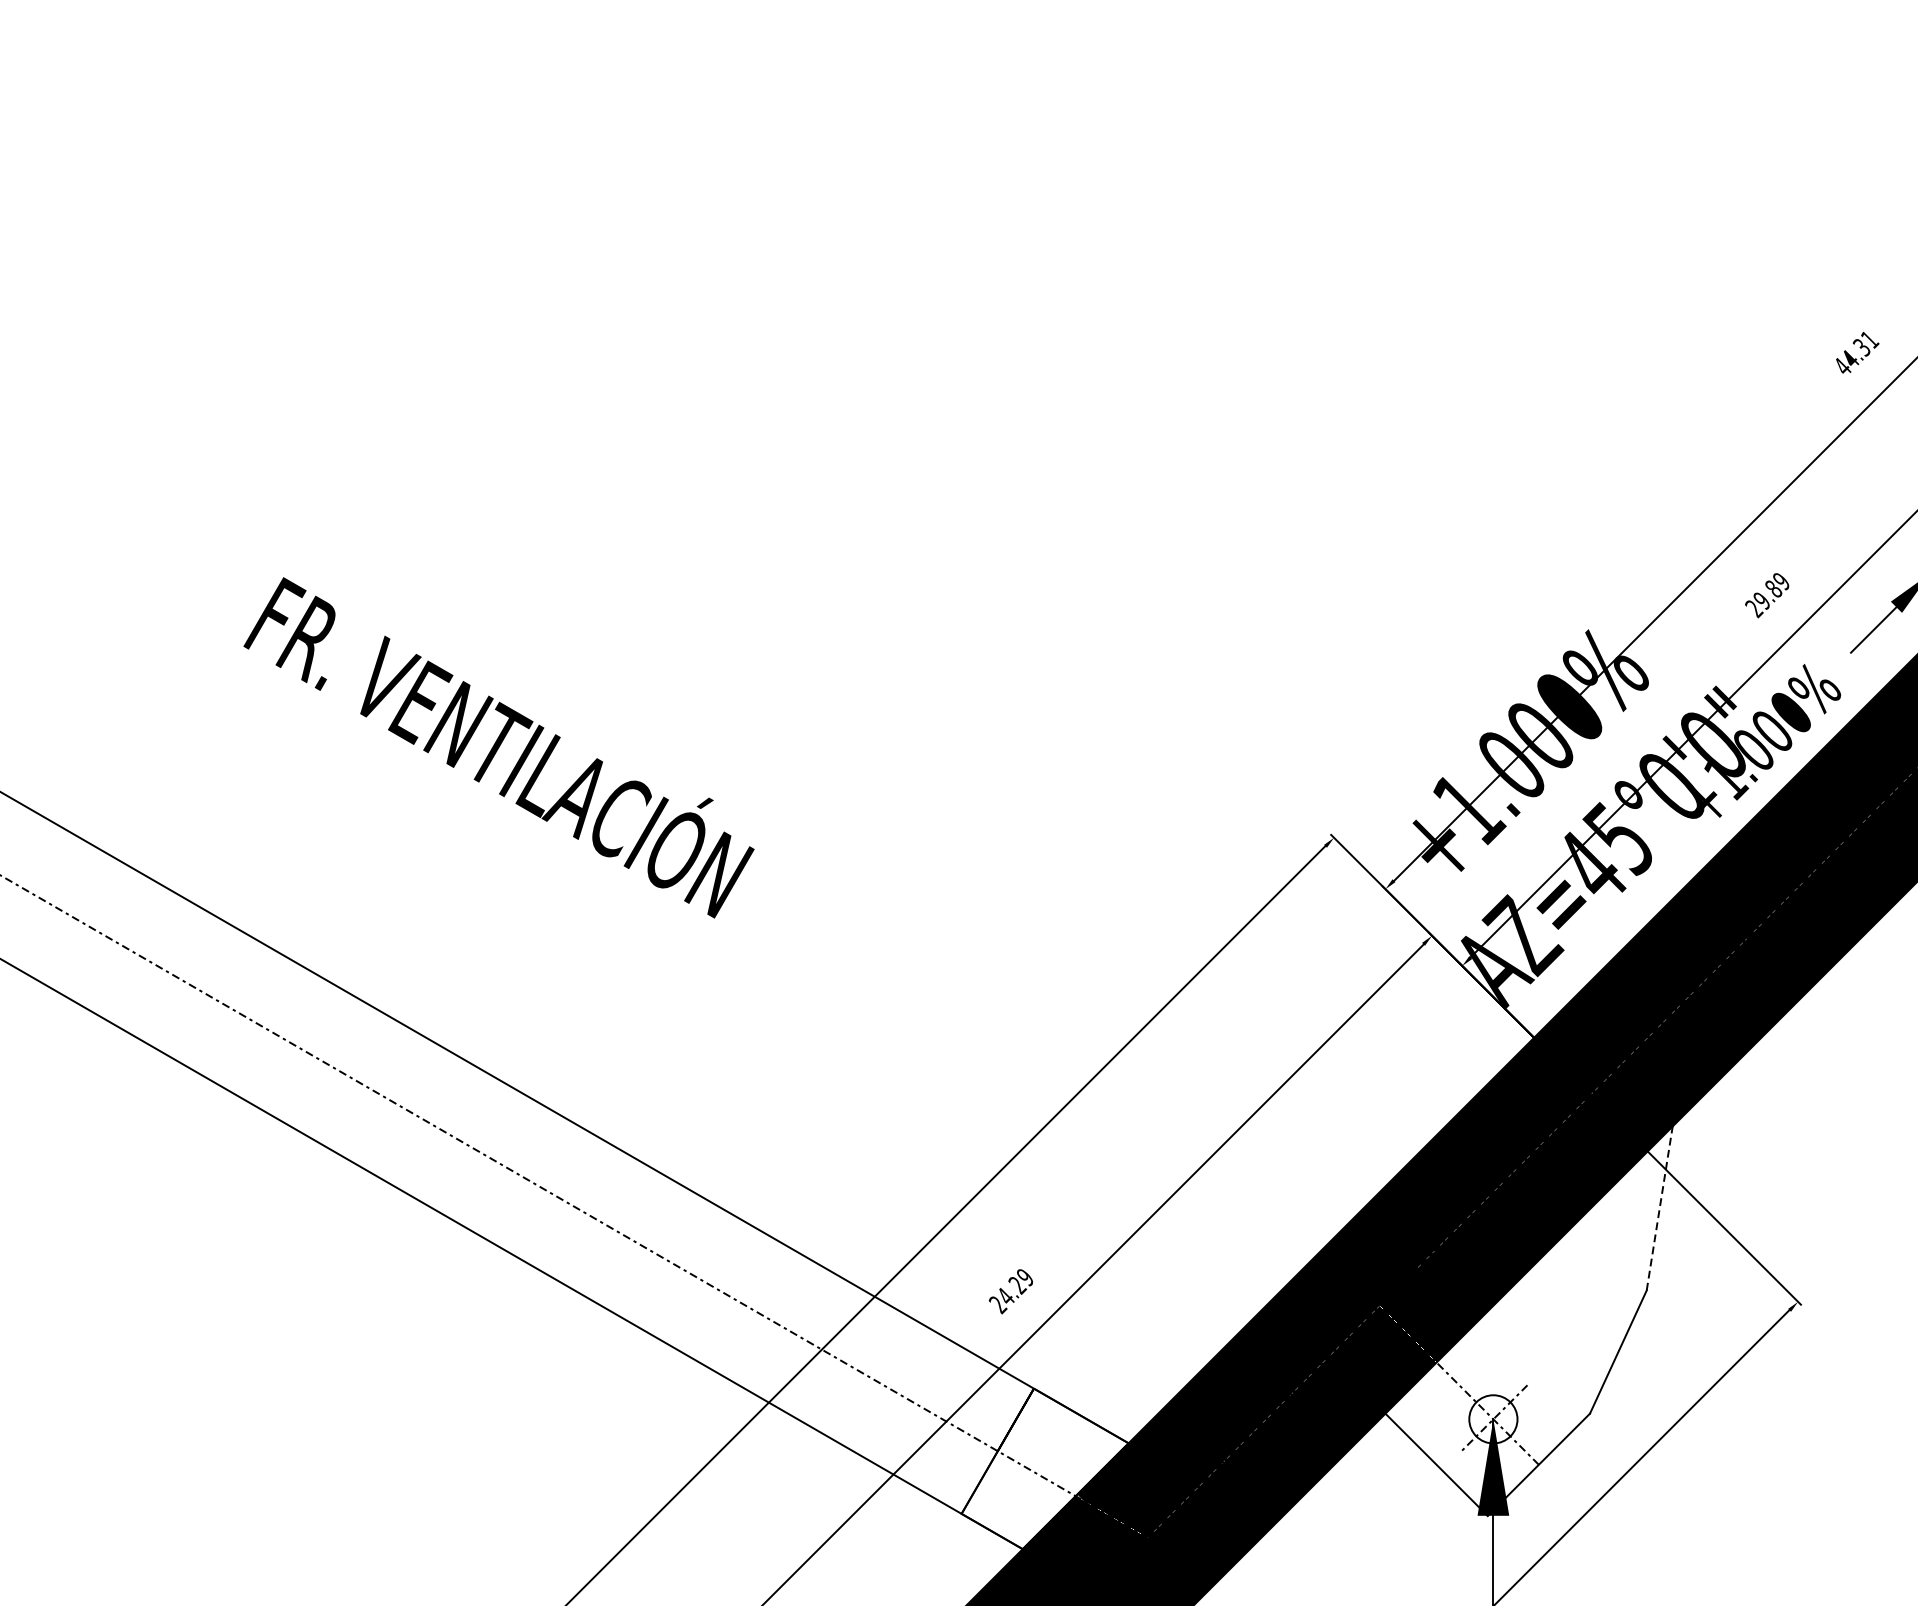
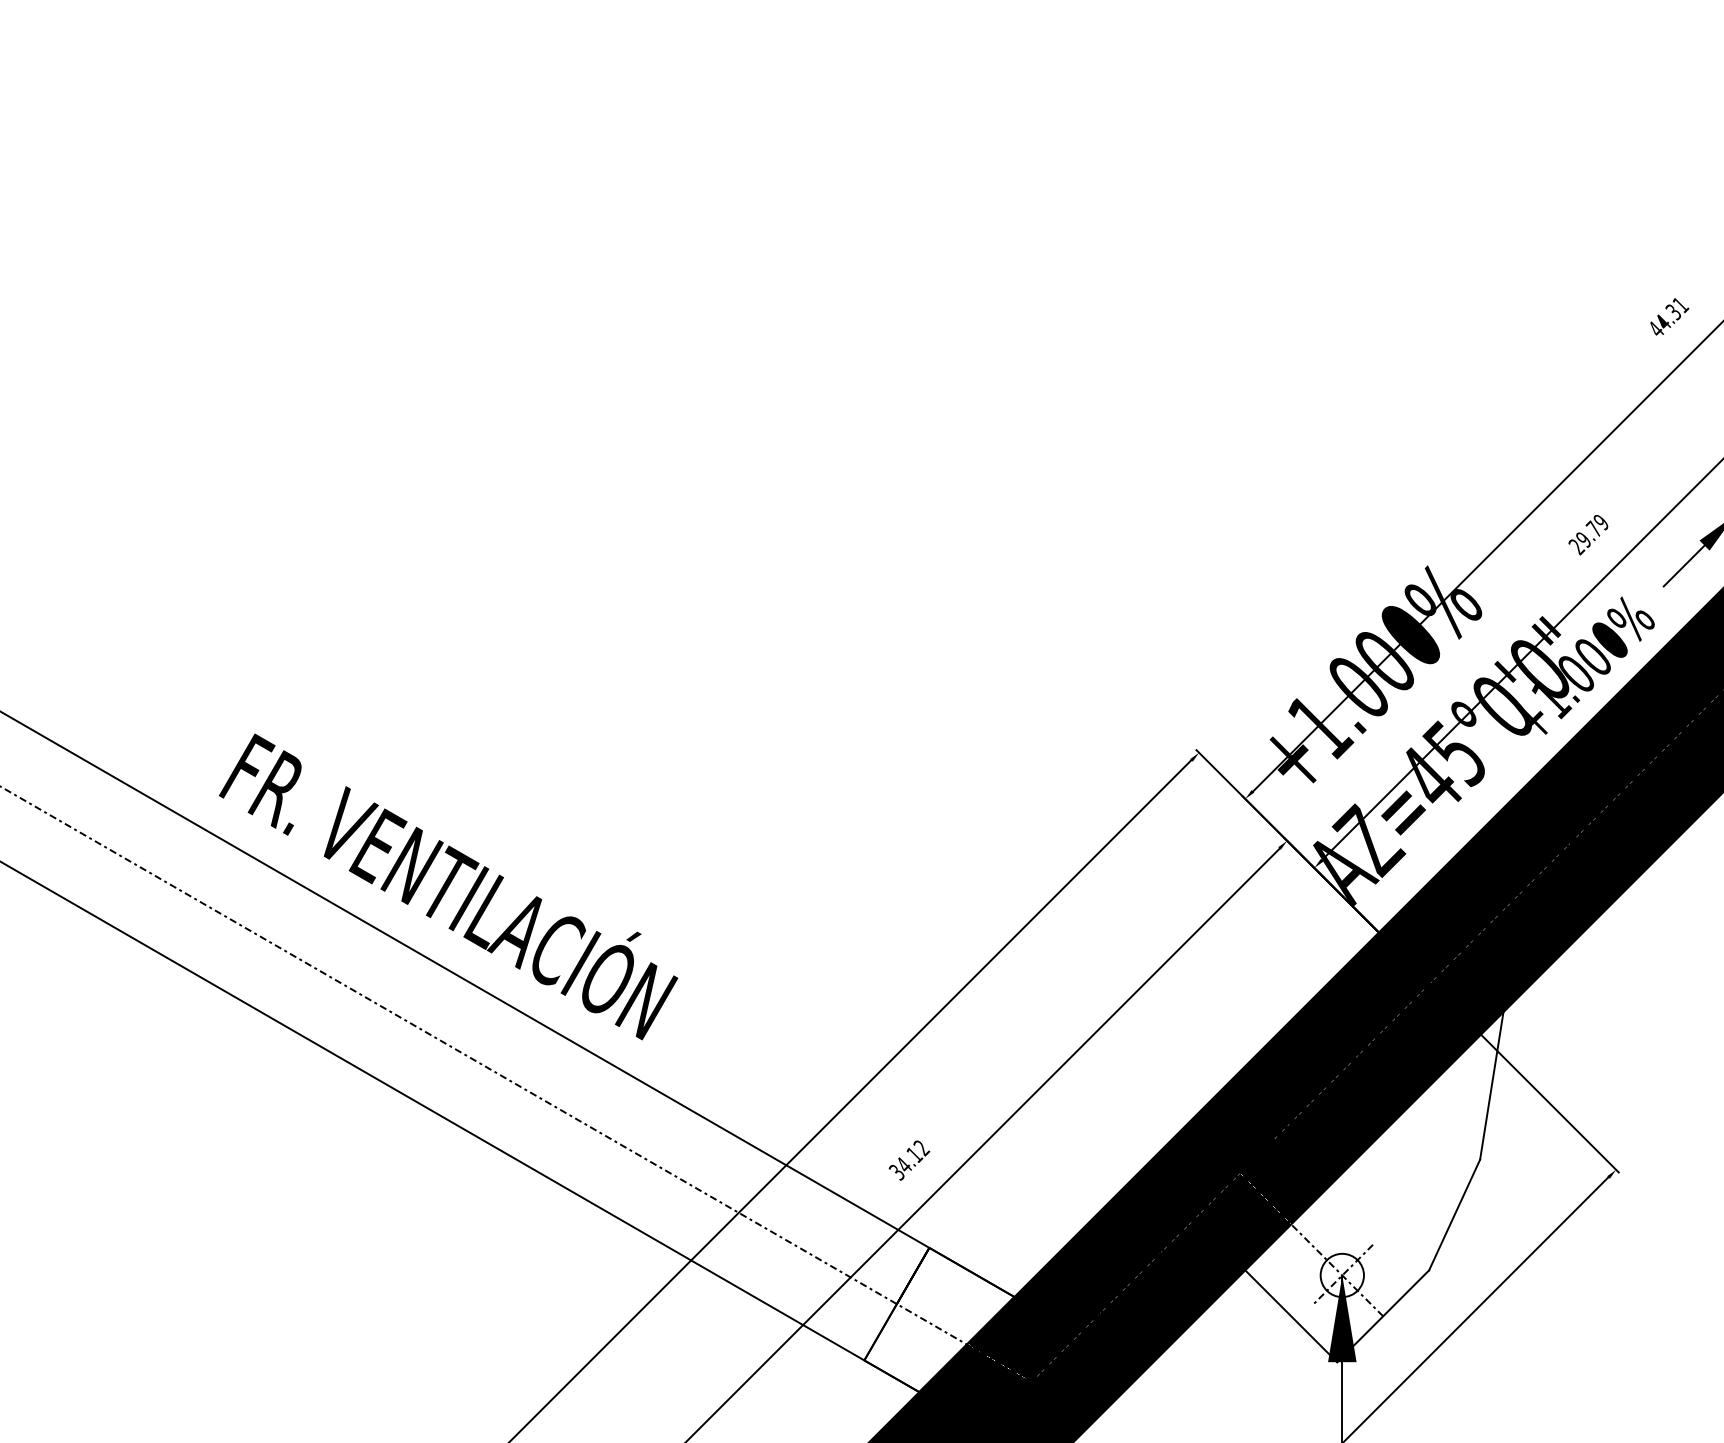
text: (1772, 588) -> (1593, 528), 29.89 -> 29.79
text: (498, 747) -> (448, 886), moved
line: (1659, 1207) -> (1491, 1085), dashed -> solid
text: (1011, 1292) -> (909, 1161), 24.29 -> 34.12

